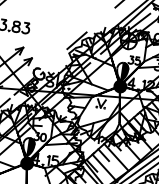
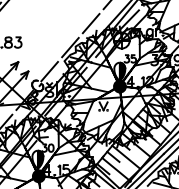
line: (100, 19) -> (90, 23), added
line: (52, 61) -> (49, 71), added

